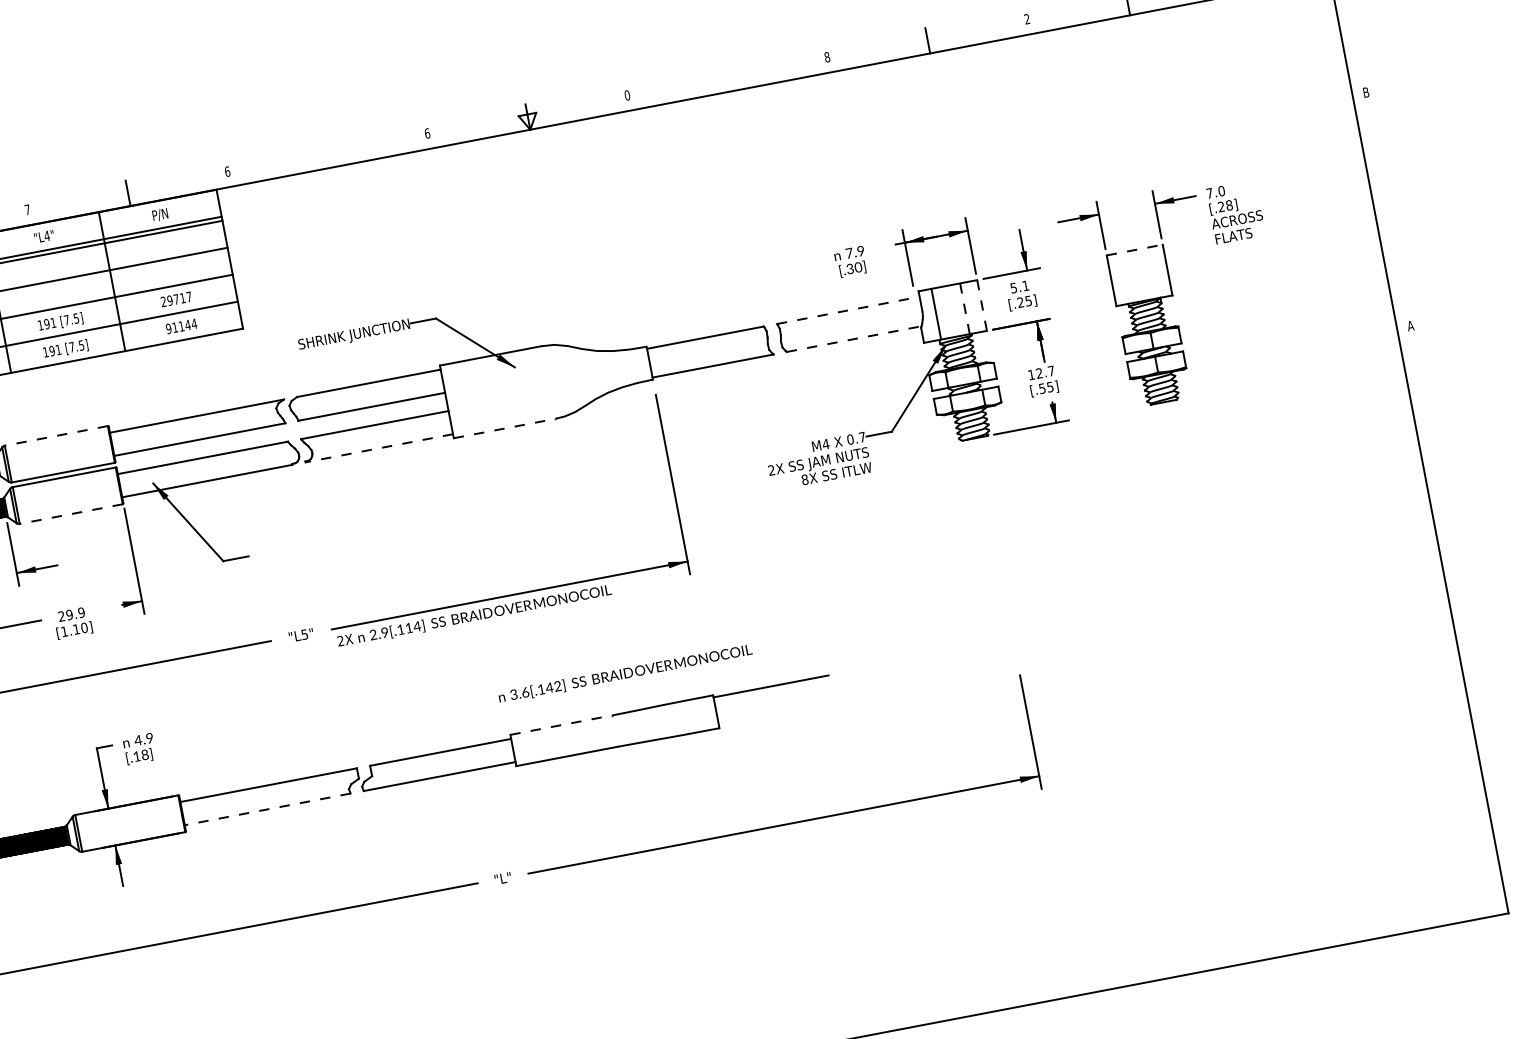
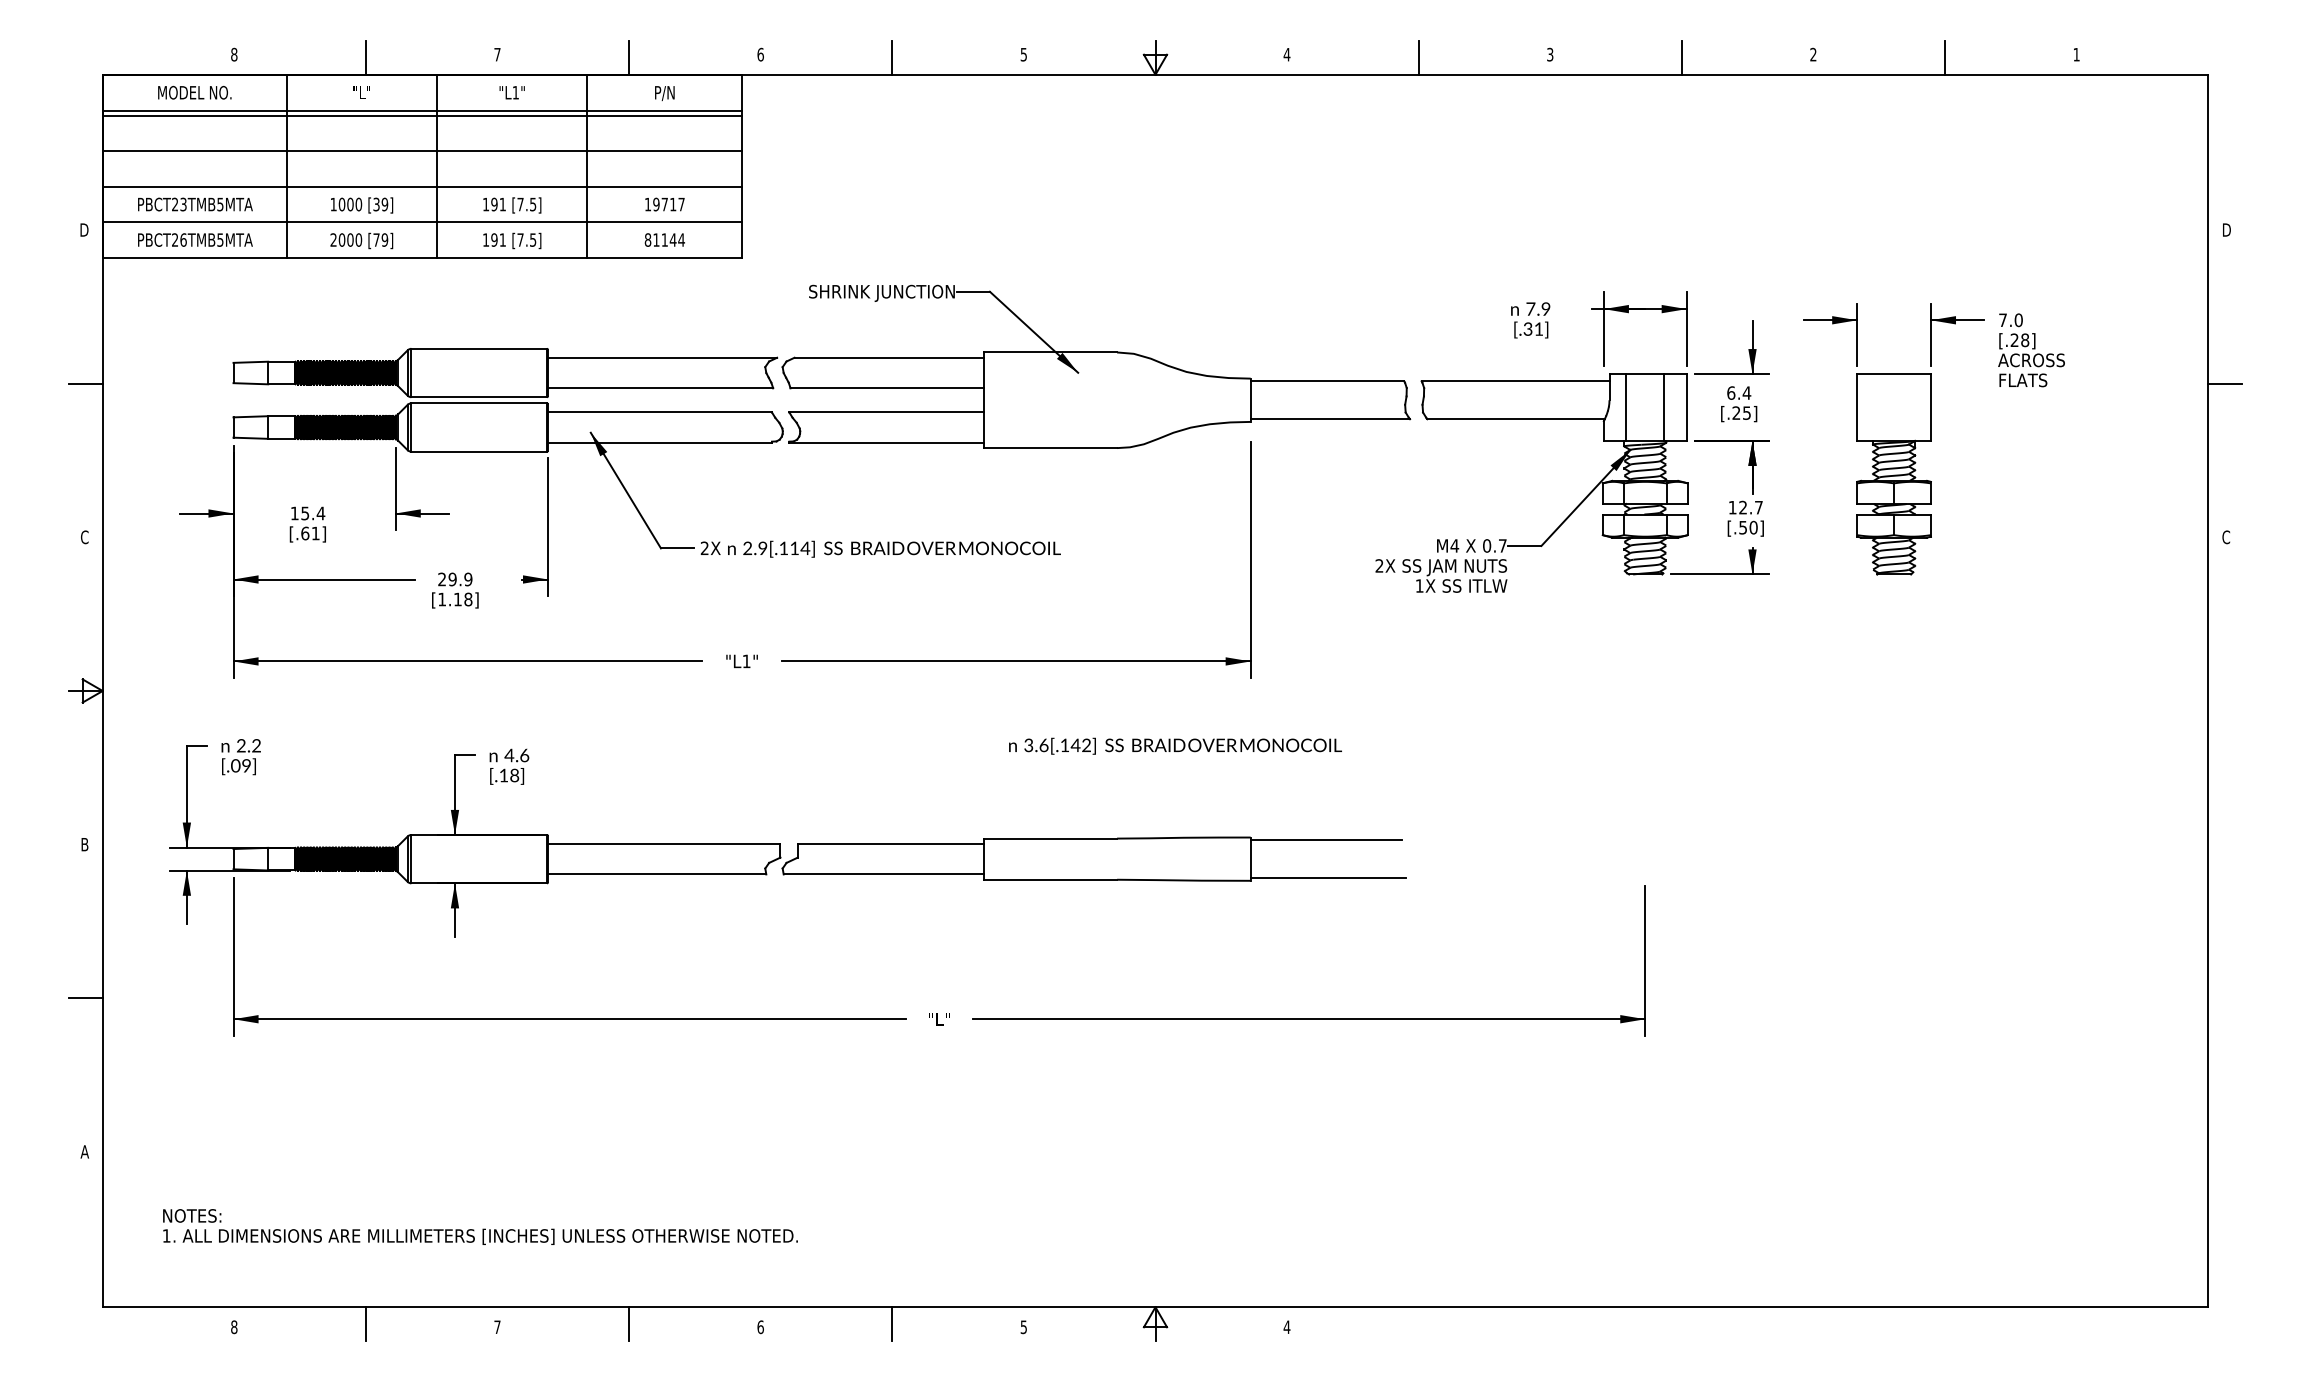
text: (827, 57) -> (1550, 54), 8 -> 3
line: (727, 78) -> (1418, 57), added
text: (1367, 92) -> (2227, 230), B -> D
text: (626, 95) -> (1286, 54), 0 -> 4
text: (427, 133) -> (1023, 54), 6 -> 5
line: (328, 154) -> (892, 57), added
line: (1387, 209) -> (2224, 383), added
text: (46, 235) -> (515, 92), "L4" -> "L1"
line: (1135, 250) -> (1894, 374), dashed -> solid
text: (858, 266) -> (1538, 328), [.30] -> [.31]
text: (1020, 286) -> (1739, 392), 5.1 -> 6.4
text: (163, 301) -> (647, 204), 29717 -> 19717
line: (981, 305) -> (1686, 407), dashed -> solid
line: (965, 308) -> (1664, 407), dashed -> solid
line: (848, 310) -> (1515, 381), dashed -> solid
text: (1410, 326) -> (2225, 537), A -> C
text: (168, 328) -> (647, 239), 91144 -> 81144
line: (854, 339) -> (1516, 419), dashed -> solid
text: (1050, 386) -> (1753, 527), [.55] -> [.50]
line: (504, 428) -> (1050, 448), dashed -> solid
line: (56, 435) -> (479, 348), dashed -> solid
line: (378, 448) -> (885, 442), dashed -> solid
text: (804, 479) -> (1419, 585), 8X -> 1X
line: (71, 513) -> (479, 451), dashed -> solid
text: (474, 615) -> (880, 548), moved
text: (84, 627) -> (468, 599), [1.10] -> [1.18]
text: (304, 634) -> (746, 661), "L5" -> "L1"
text: (625, 673) -> (1175, 745), moved
line: (777, 715) -> (1327, 878), added
line: (561, 725) -> (1050, 838), dashed -> solid
text: (149, 738) -> (524, 755), 4.9 -> 4.6
line: (267, 809) -> (656, 874), dashed -> solid

